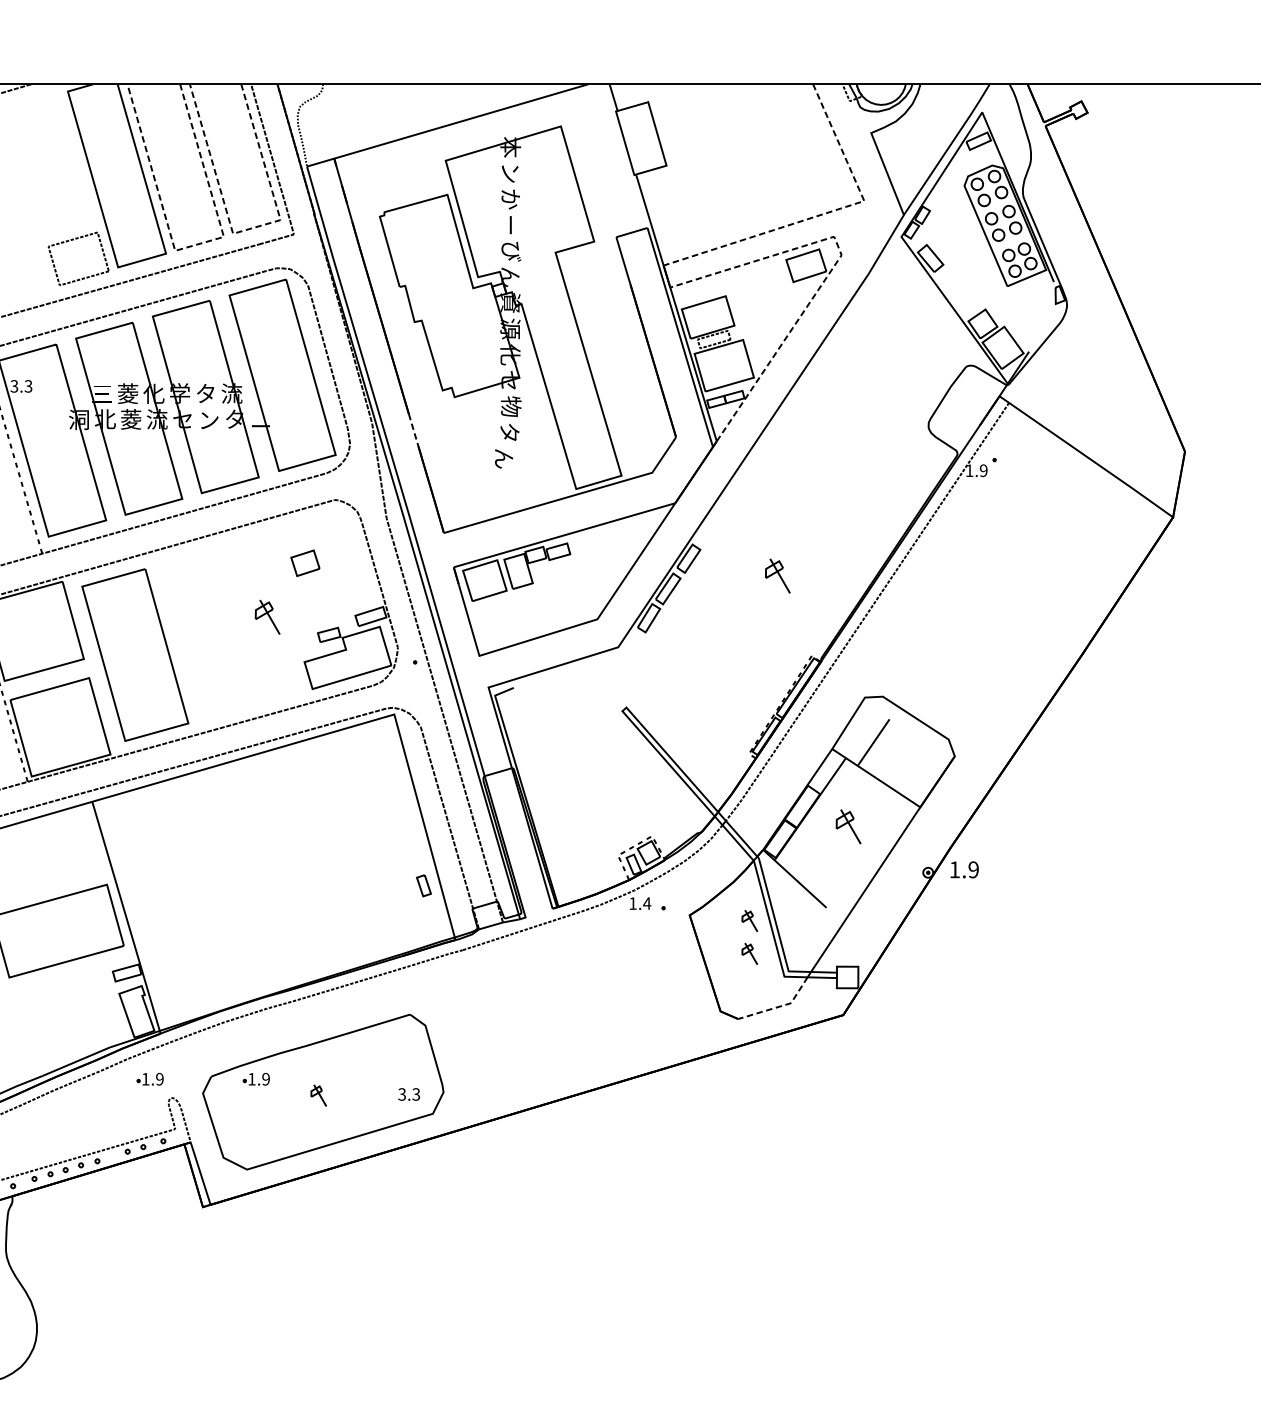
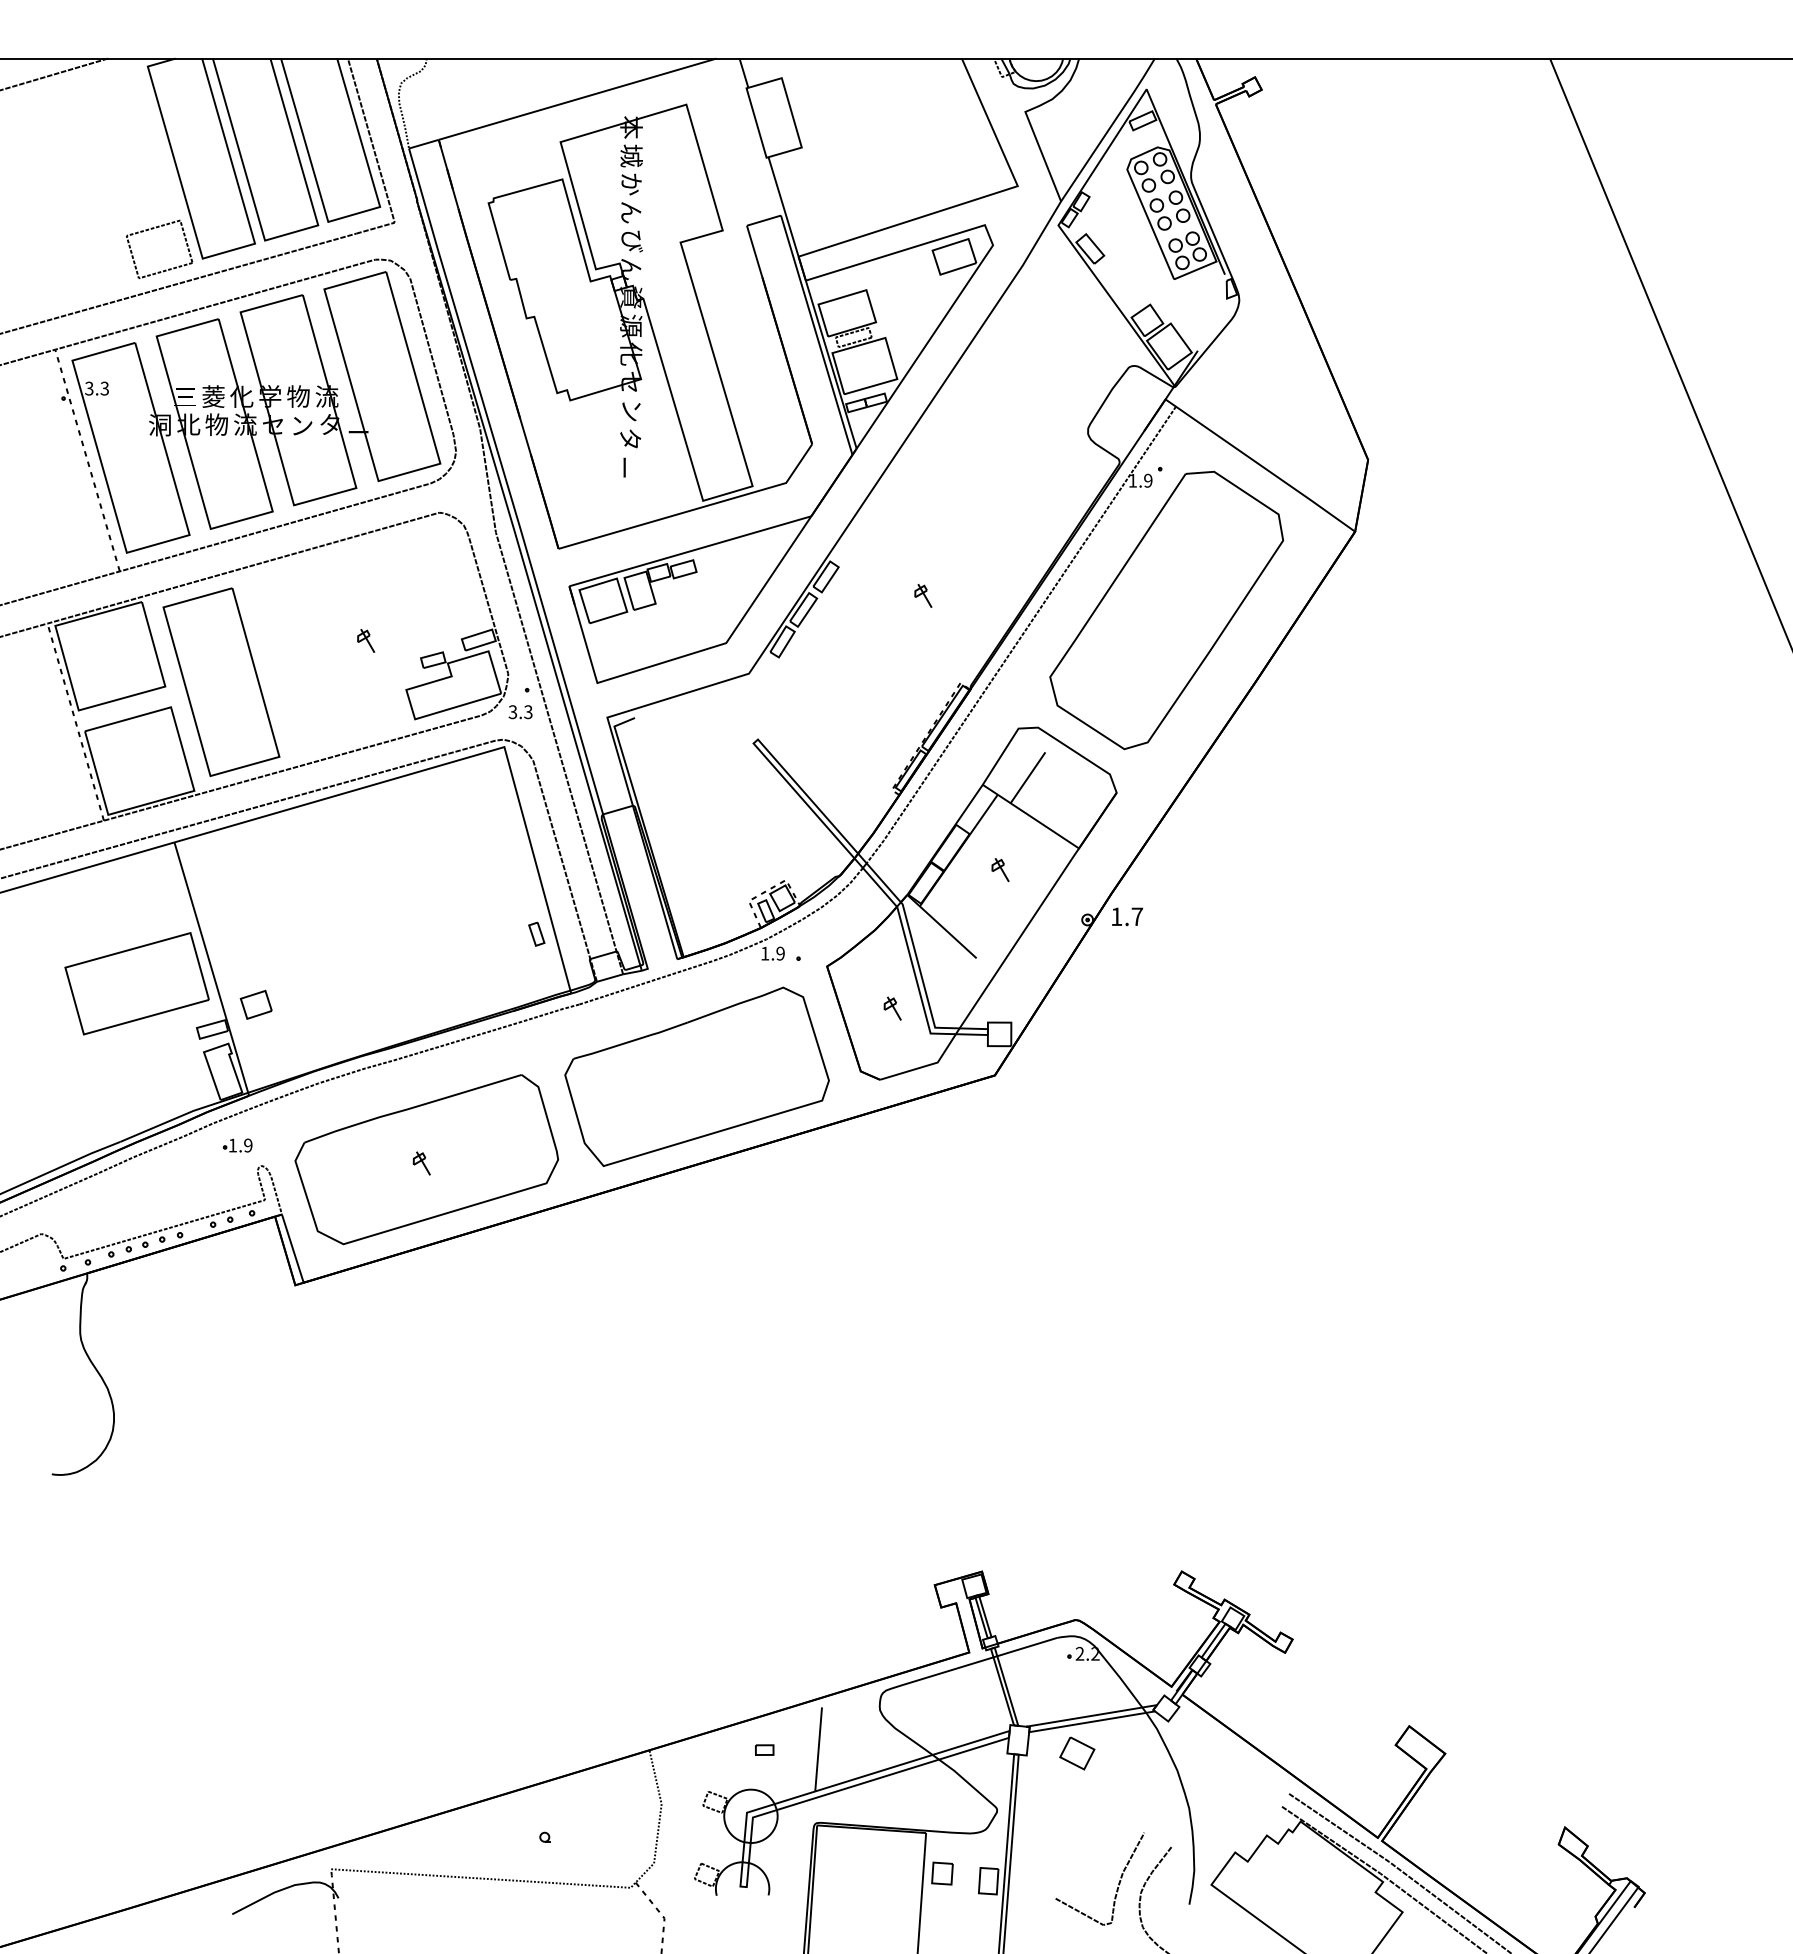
text: (510, 172) -> (631, 155), ン -> 城
line: (825, 213) -> (975, 199), dashed -> solid
text: (510, 225) -> (631, 212), ー -> ん
line: (249, 228) -> (346, 216), dashed -> solid
line: (193, 246) -> (284, 235), dashed -> solid
line: (833, 267) -> (984, 258), dashed -> solid
text: (205, 393) -> (298, 396), タ -> 物
text: (510, 406) -> (631, 410), 物 -> ン
text: (130, 419) -> (216, 424), 菱 -> 物
line: (413, 430) -> (525, 436), dashed -> solid
text: (504, 458) -> (624, 467), ん -> ー
part: (304, 562) -> (255, 1004), moved
part: (777, 575) -> (923, 595), size x0.62
part: (1000, 589) -> (1166, 610), added
part: (268, 616) -> (366, 640), size x0.62
part: (848, 827) -> (1000, 870), size x0.62
text: (973, 869) -> (1137, 916), 1.9 -> 1.7
text: (647, 903) -> (780, 953), 1.4 -> 1.9
part: (749, 920) -> (892, 972), removed
line: (779, 1006) -> (925, 1066), dashed -> solid
part: (570, 1016) -> (696, 1076), added
part: (256, 1079) -> (353, 1145), removed
text: (409, 1094) -> (520, 712), moved

